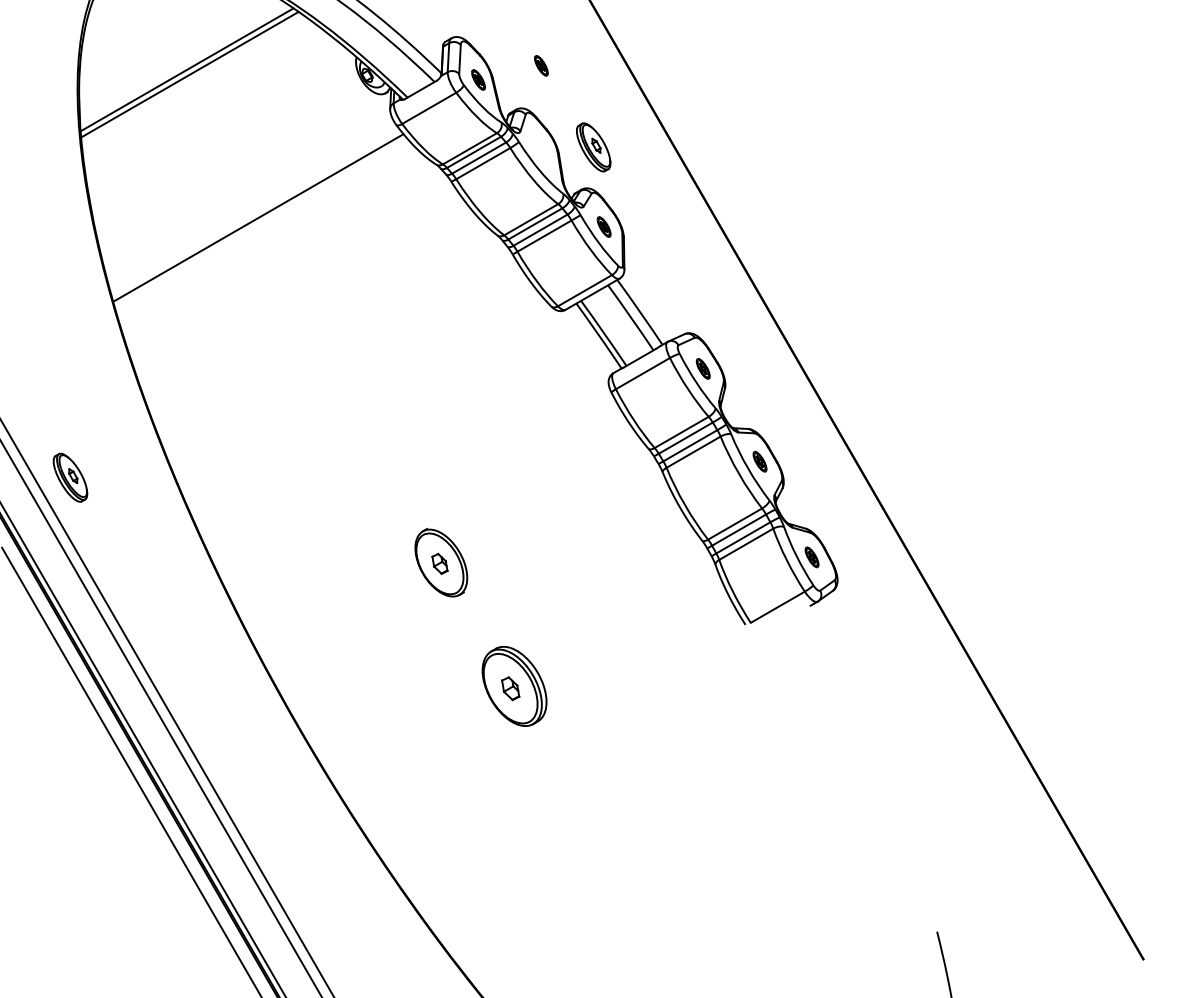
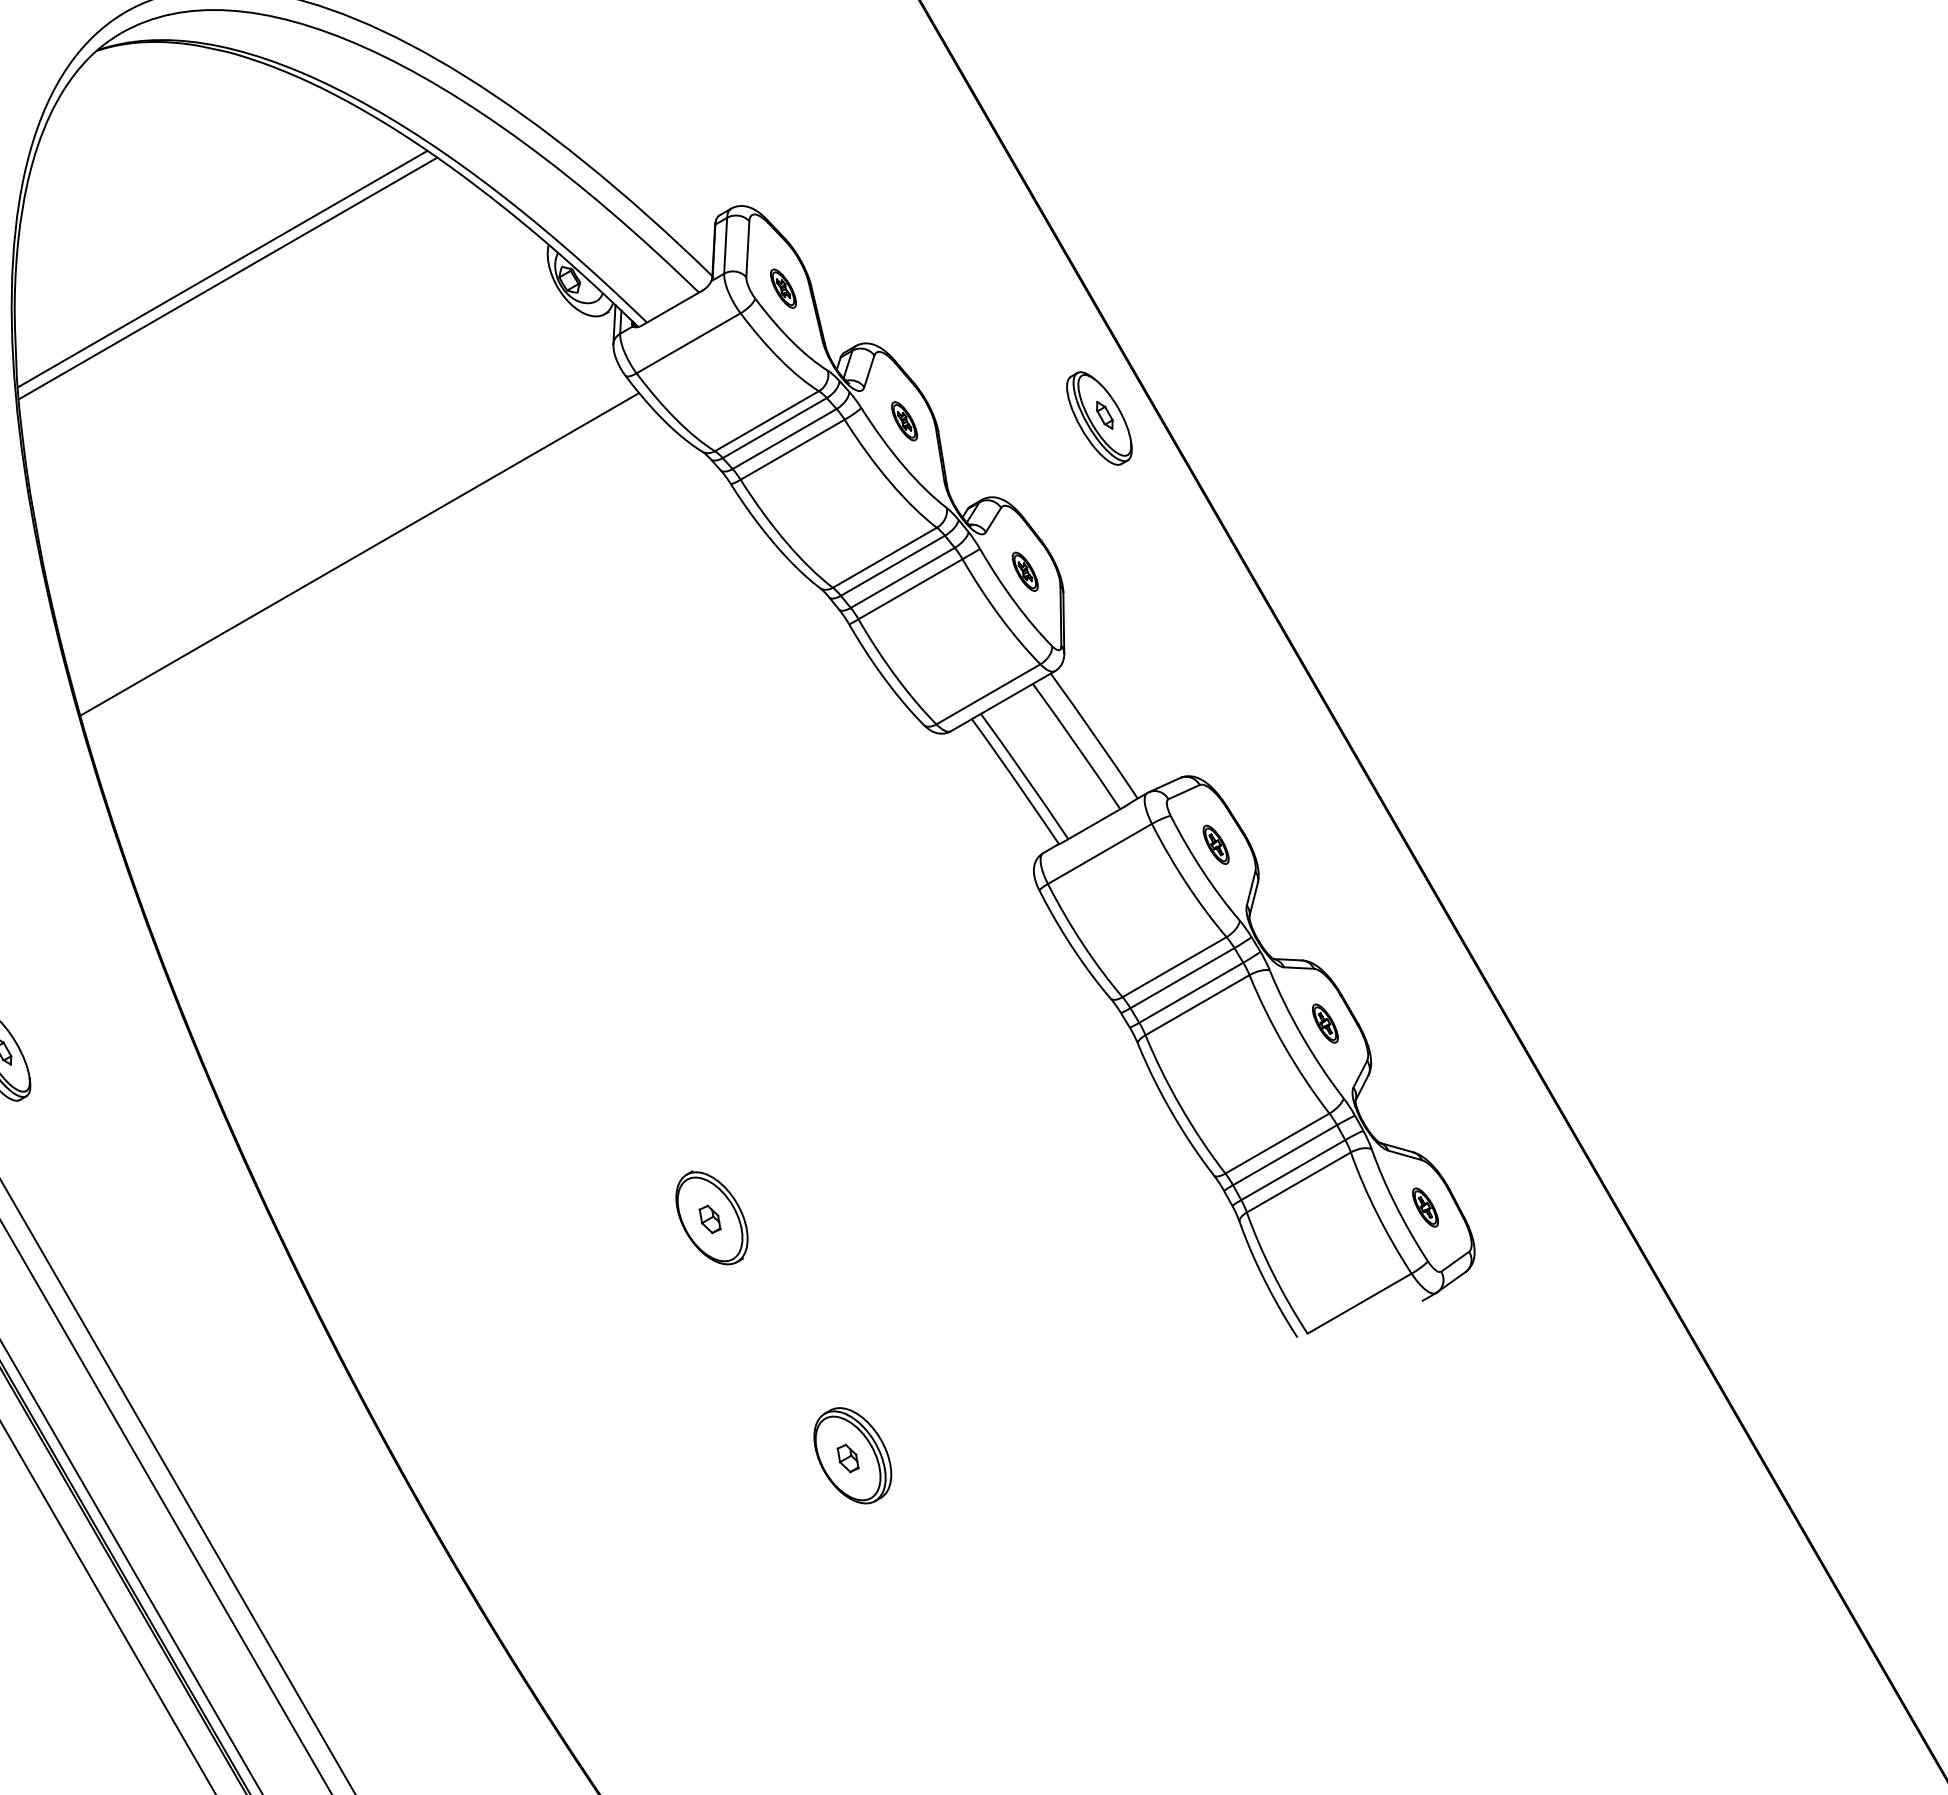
part: (541, 65) -> (904, 420), moved
part: (593, 147) -> (1099, 418), moved
part: (441, 562) -> (712, 1217), size x0.71
part: (514, 685) -> (852, 1454), size x0.62

